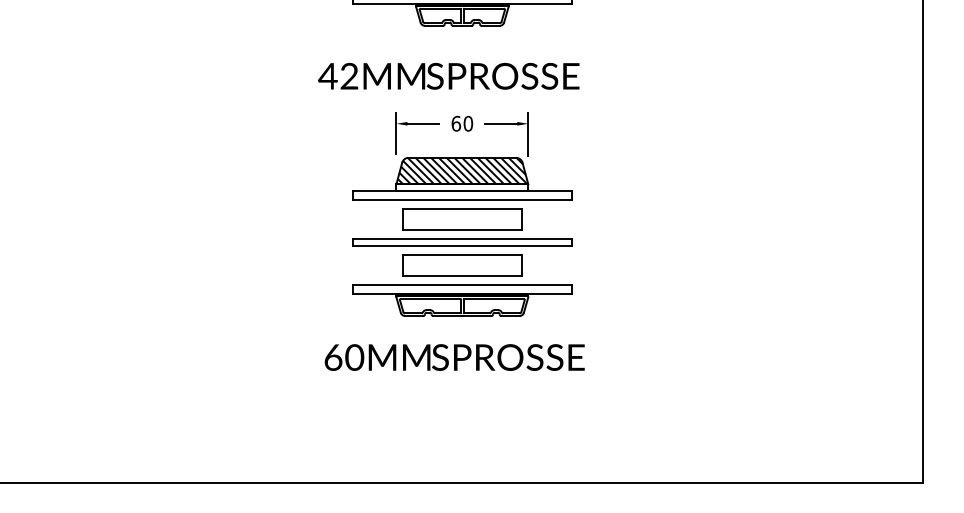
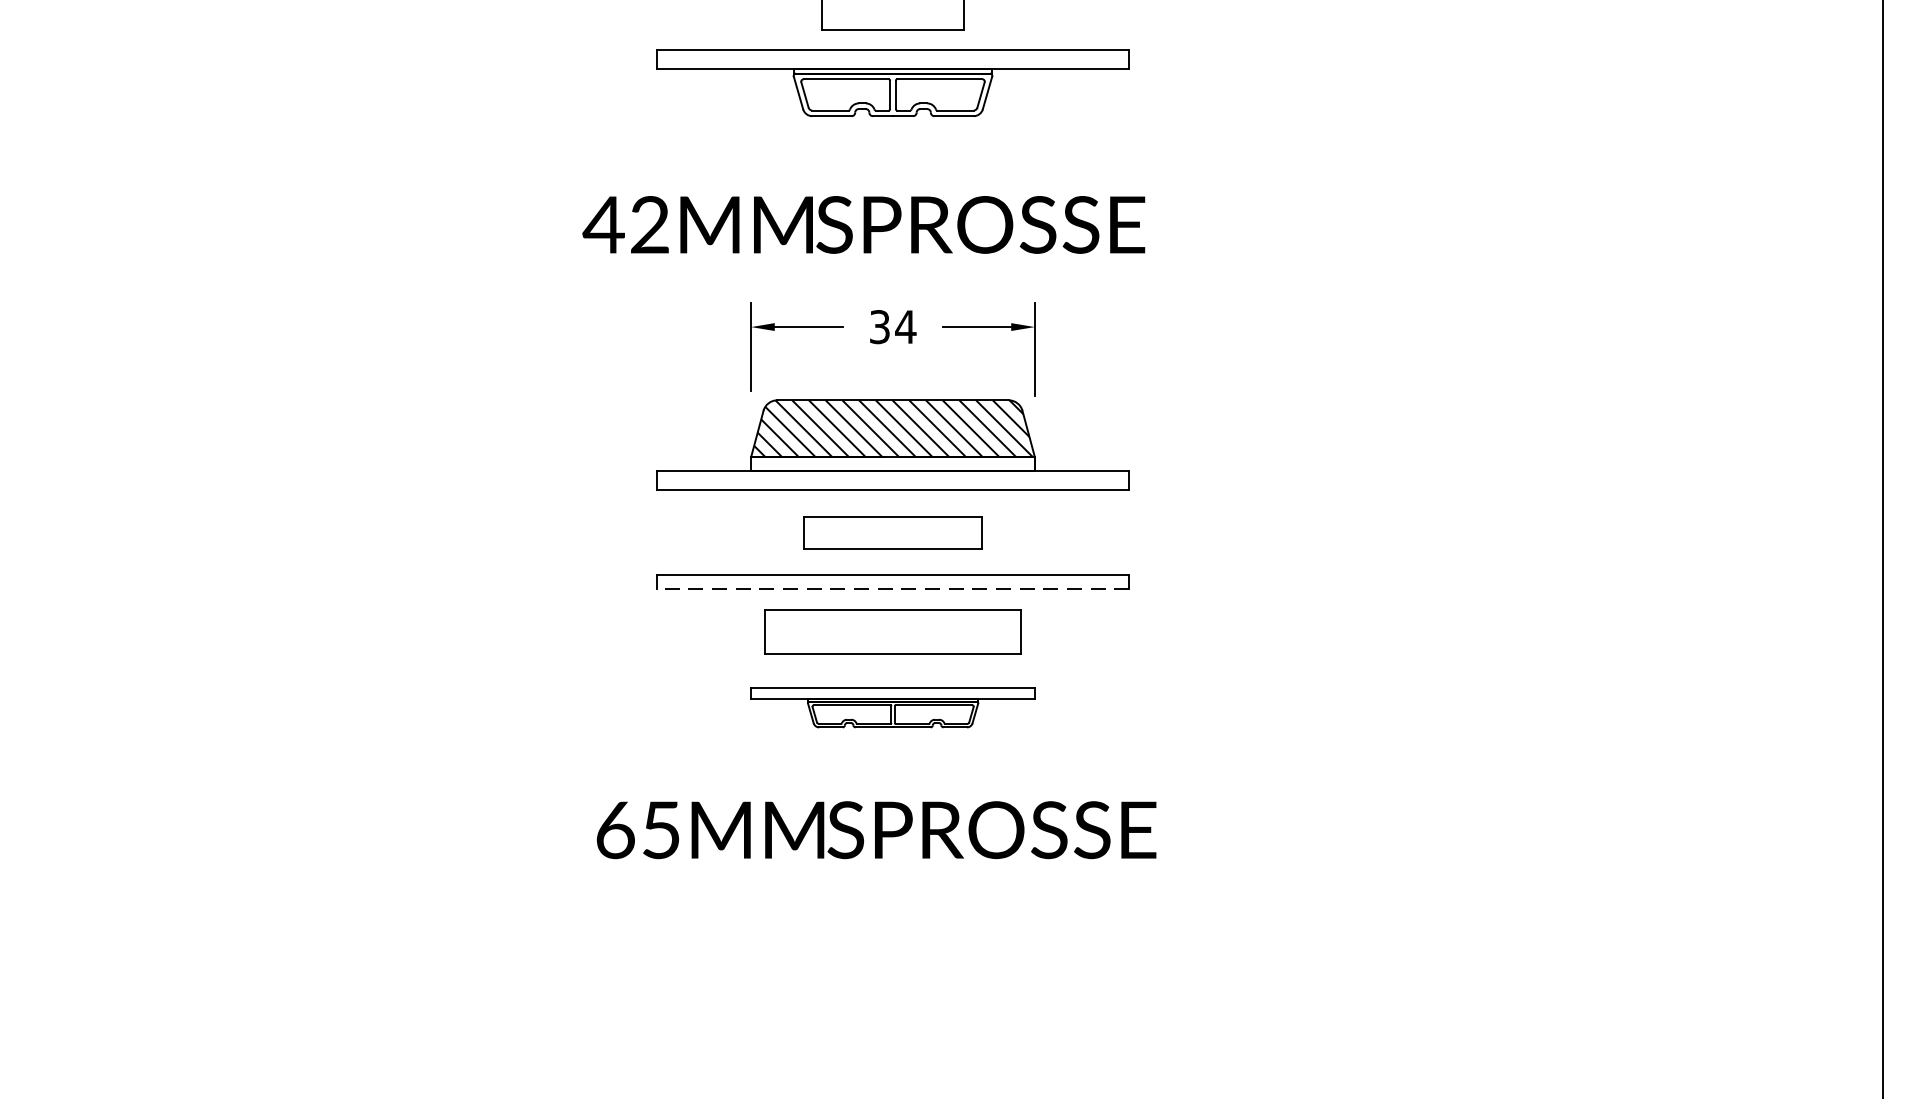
text: (462, 123) -> (893, 326), 60 -> 34
part: (462, 219) -> (893, 533), size x0.7
line: (462, 245) -> (893, 588), solid -> dashed
part: (462, 300) -> (893, 707), size x0.6
text: (354, 357) -> (660, 830), 60MM -> 65MM

